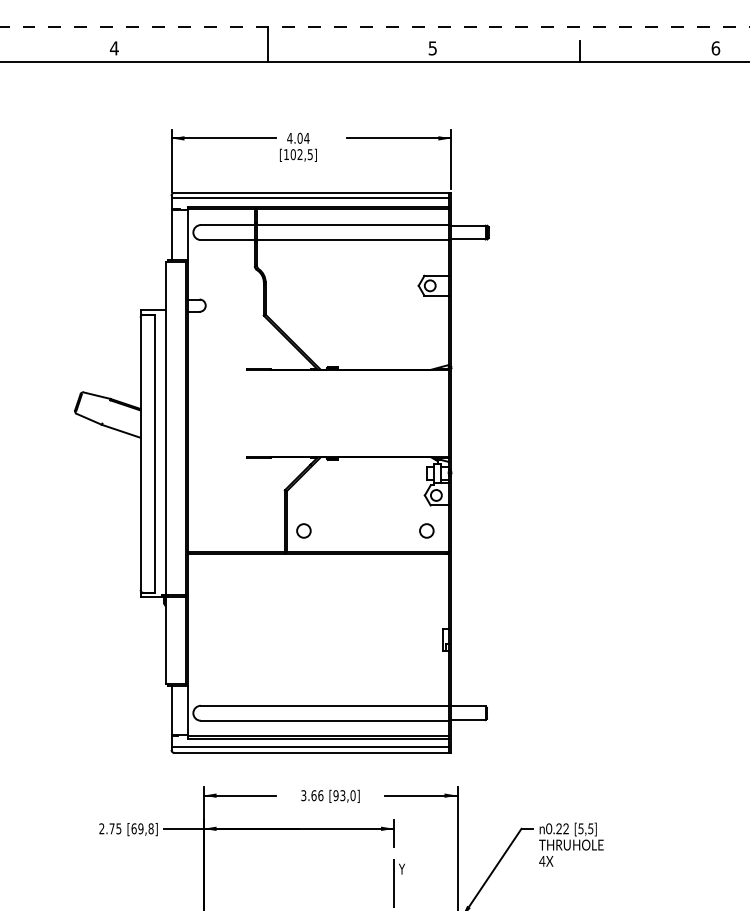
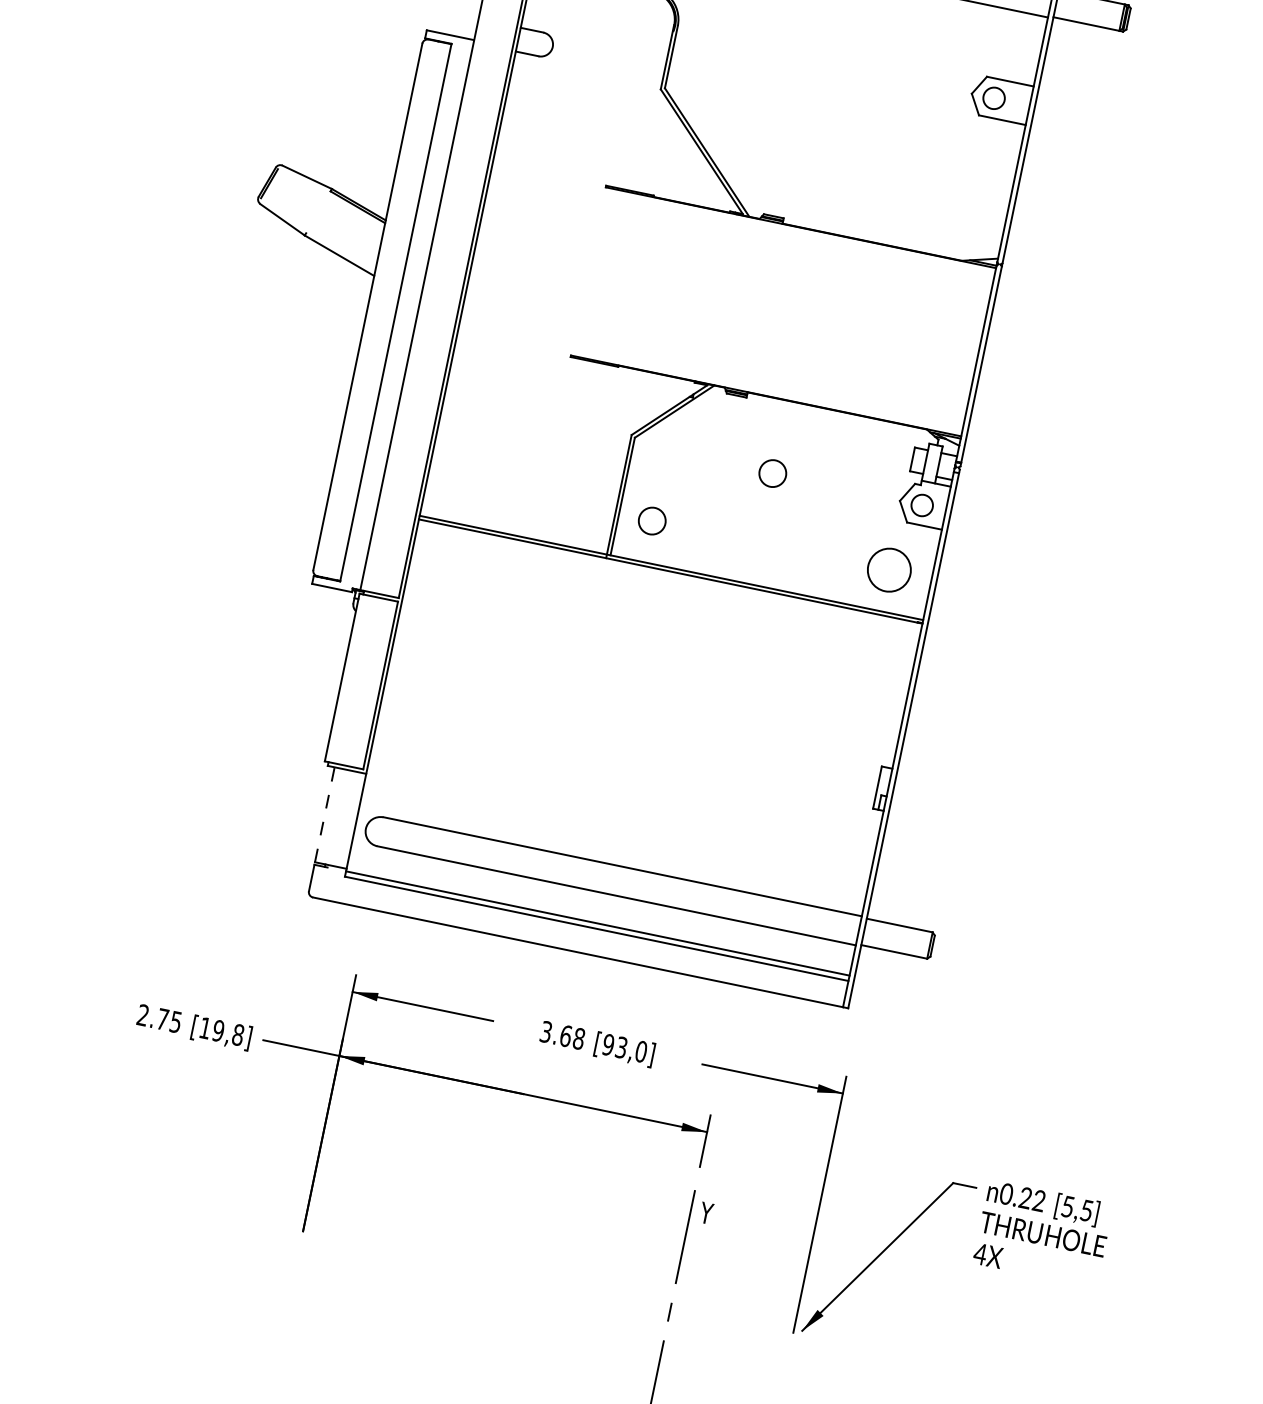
circle: (358, 494) -> (772, 472), added
circle: (426, 530) -> (889, 569), size x1.6
line: (171, 710) -> (324, 814), solid -> dashed
line: (309, 747) -> (576, 941), removed
text: (320, 795) -> (578, 1038), 3.66 -> 3.68
text: (133, 828) -> (204, 1027), [69,8] -> [19,8]

